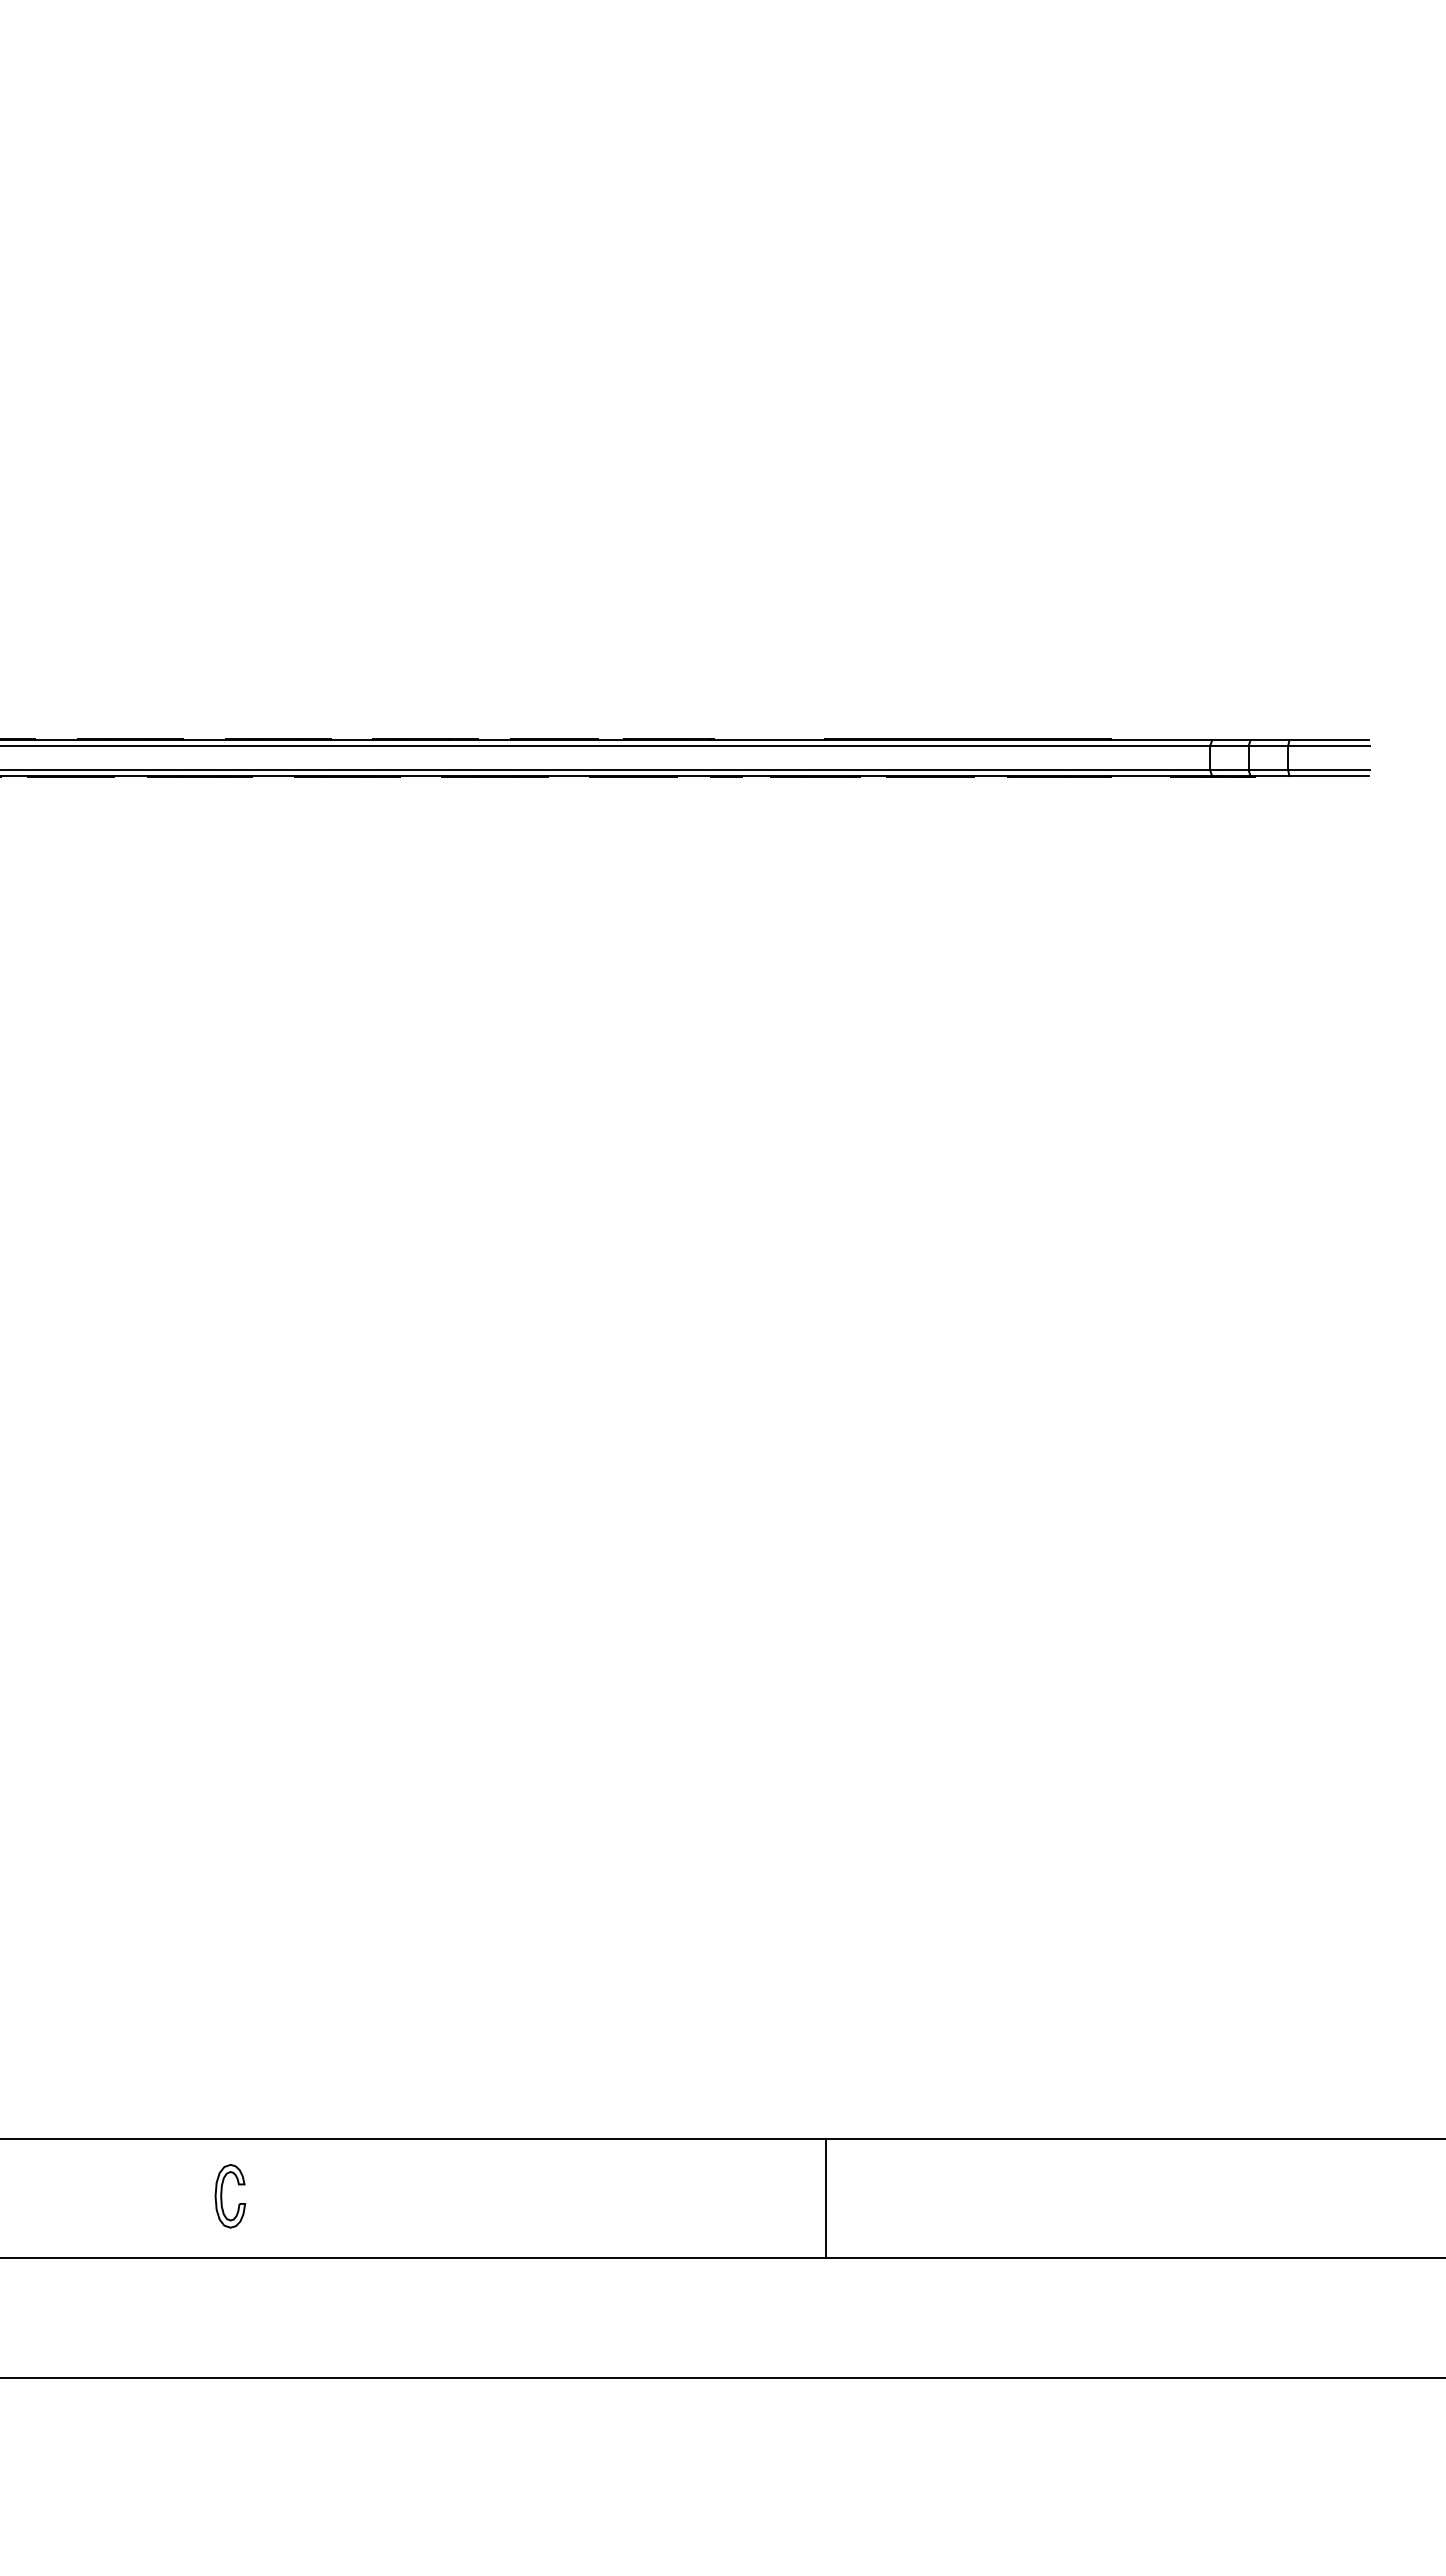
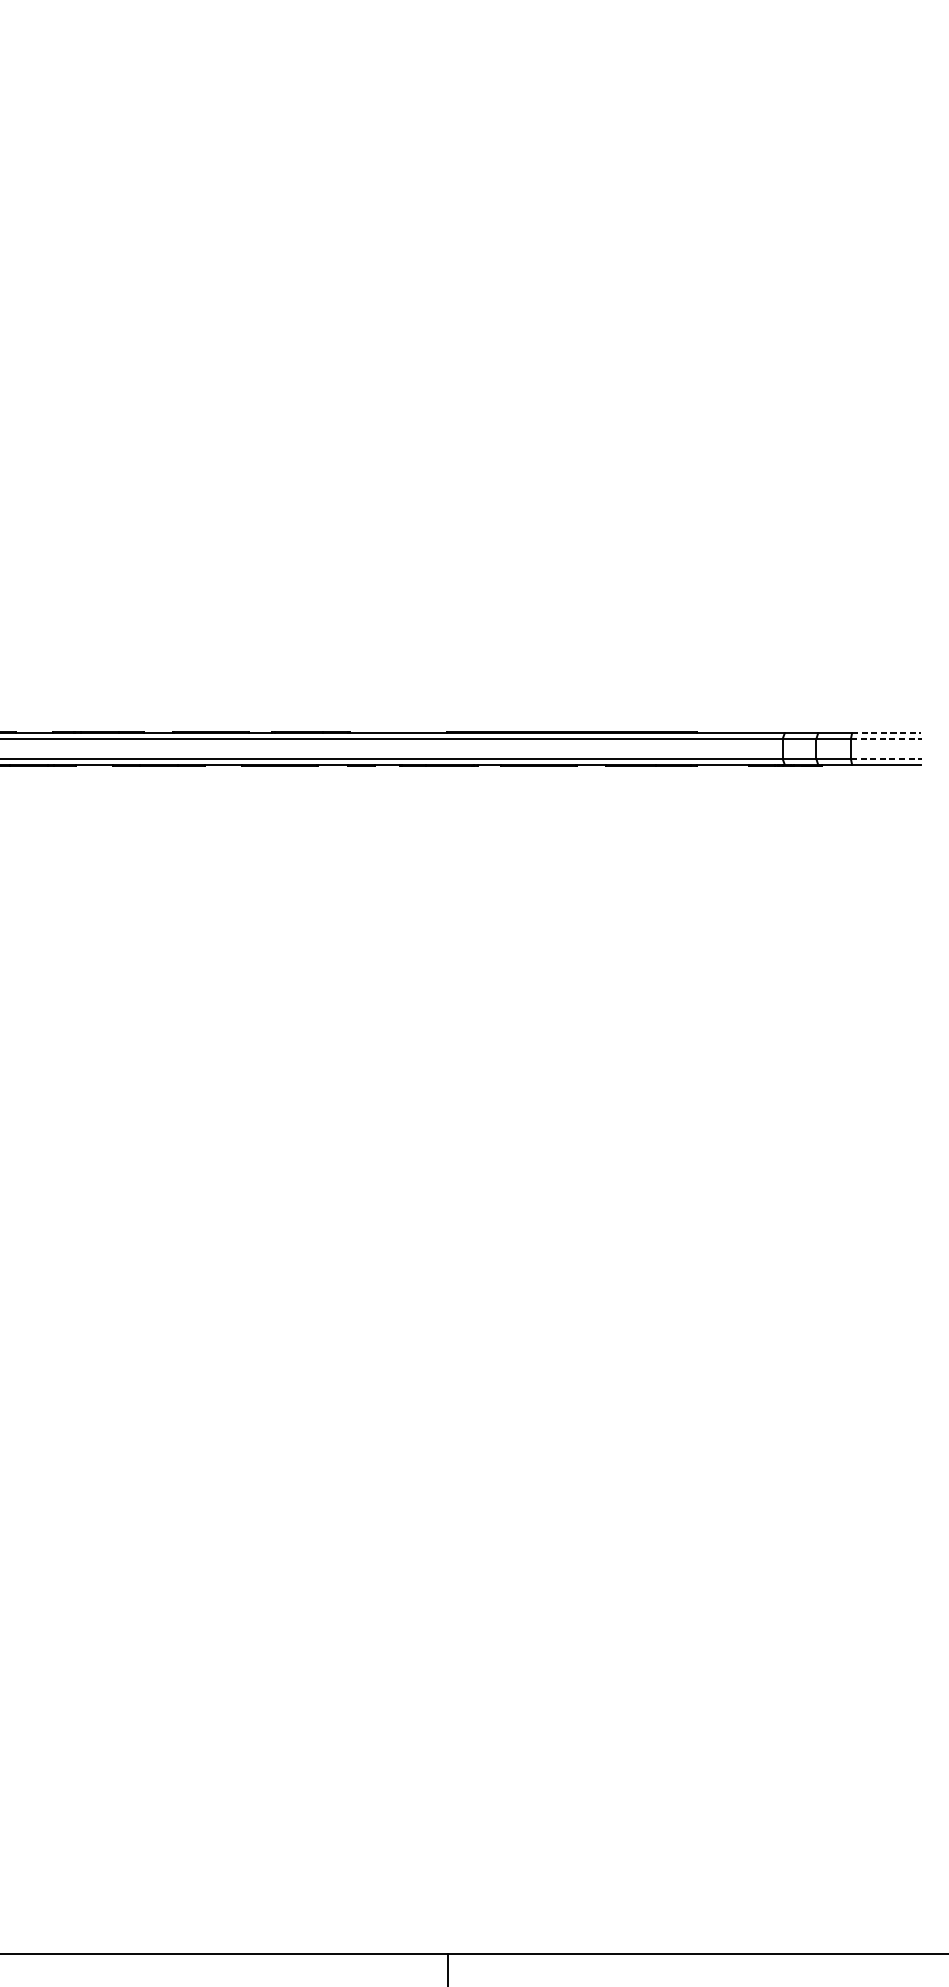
line: (1329, 740) -> (887, 733), solid -> dashed
line: (1328, 746) -> (886, 738), solid -> dashed
line: (1328, 770) -> (886, 759), solid -> dashed

